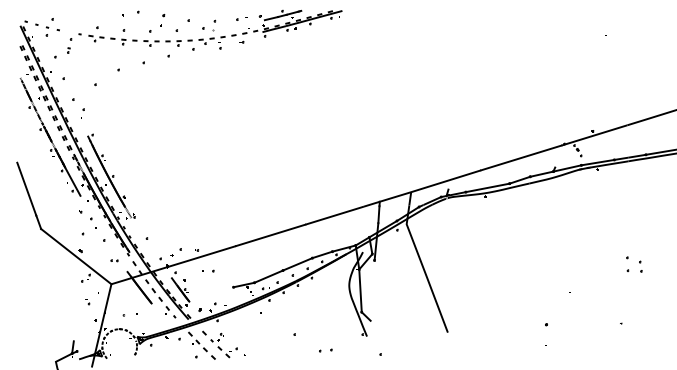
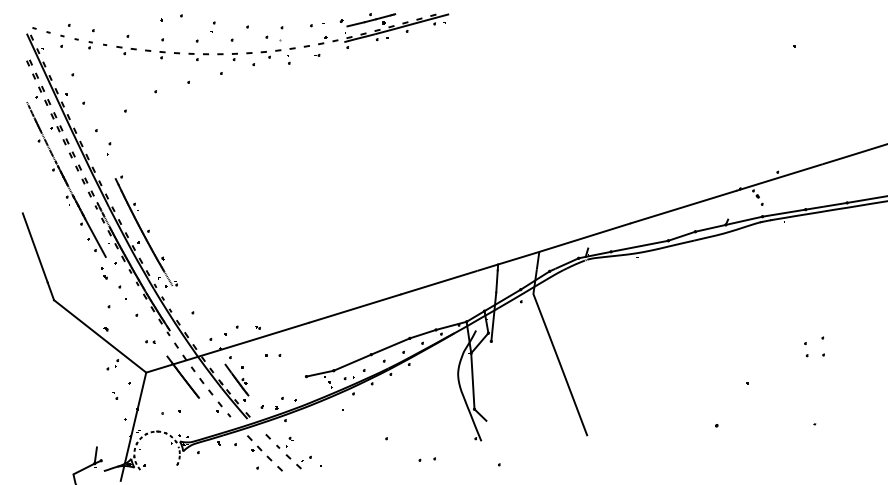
part: (162, 20) -> (213, 26), size x0.62
part: (69, 45) -> (91, 38), moved
part: (640, 266) -> (805, 349), moved

